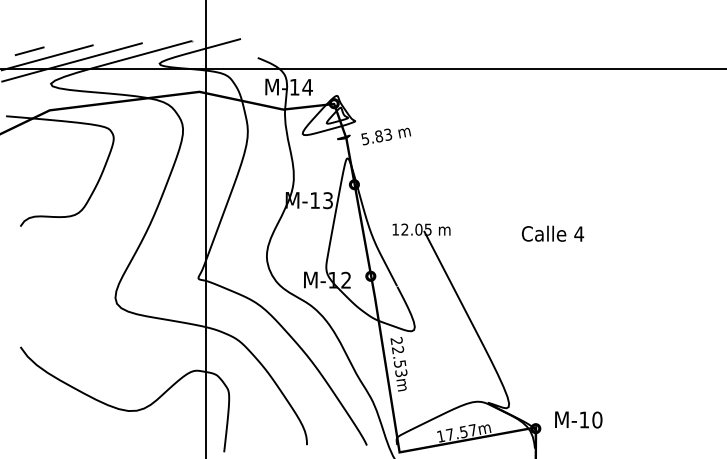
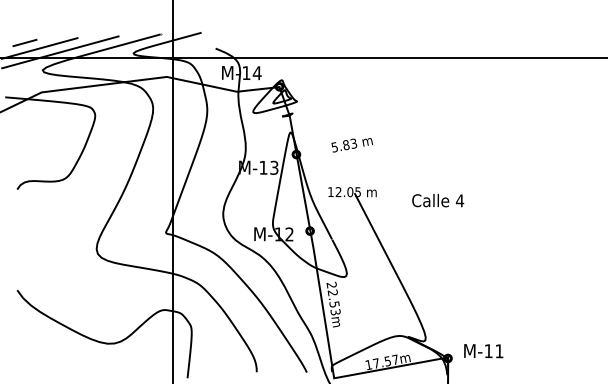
text: (386, 136) -> (352, 145), moved
text: (553, 233) -> (438, 200), moved
text: (597, 419) -> (499, 350), M-10 -> M-11

